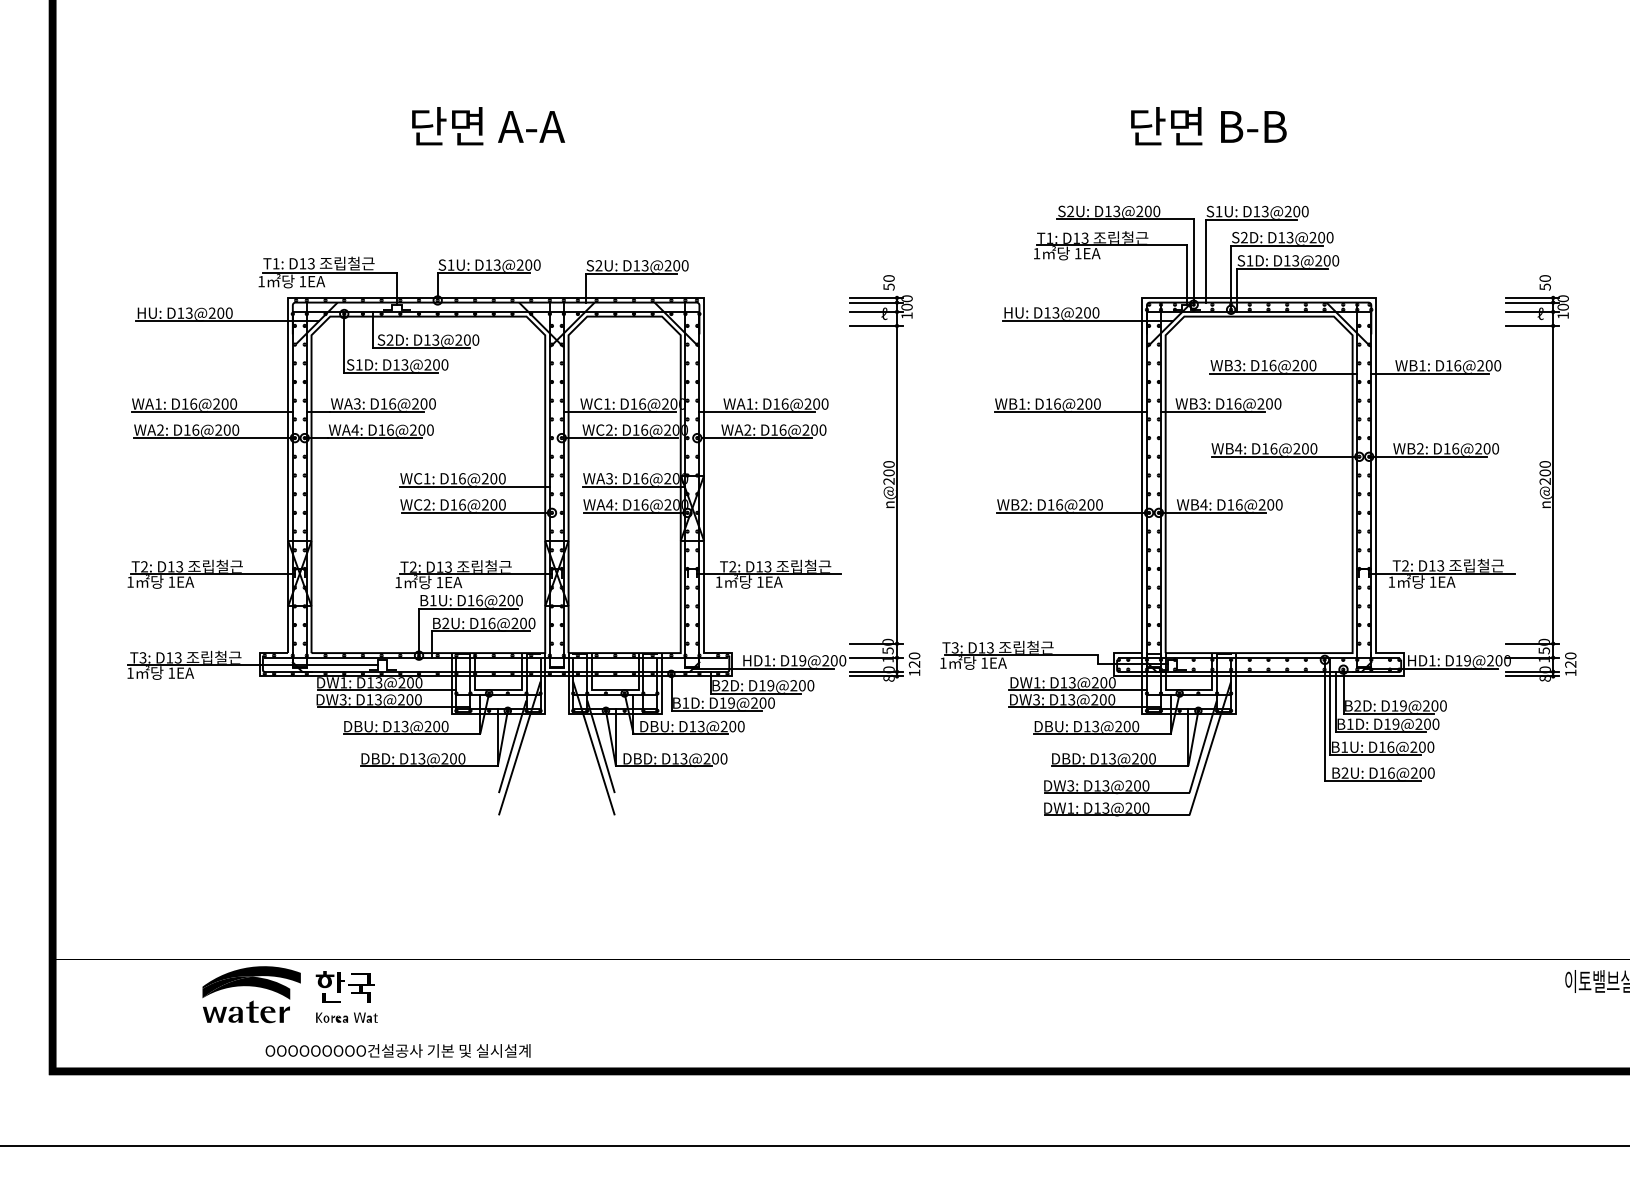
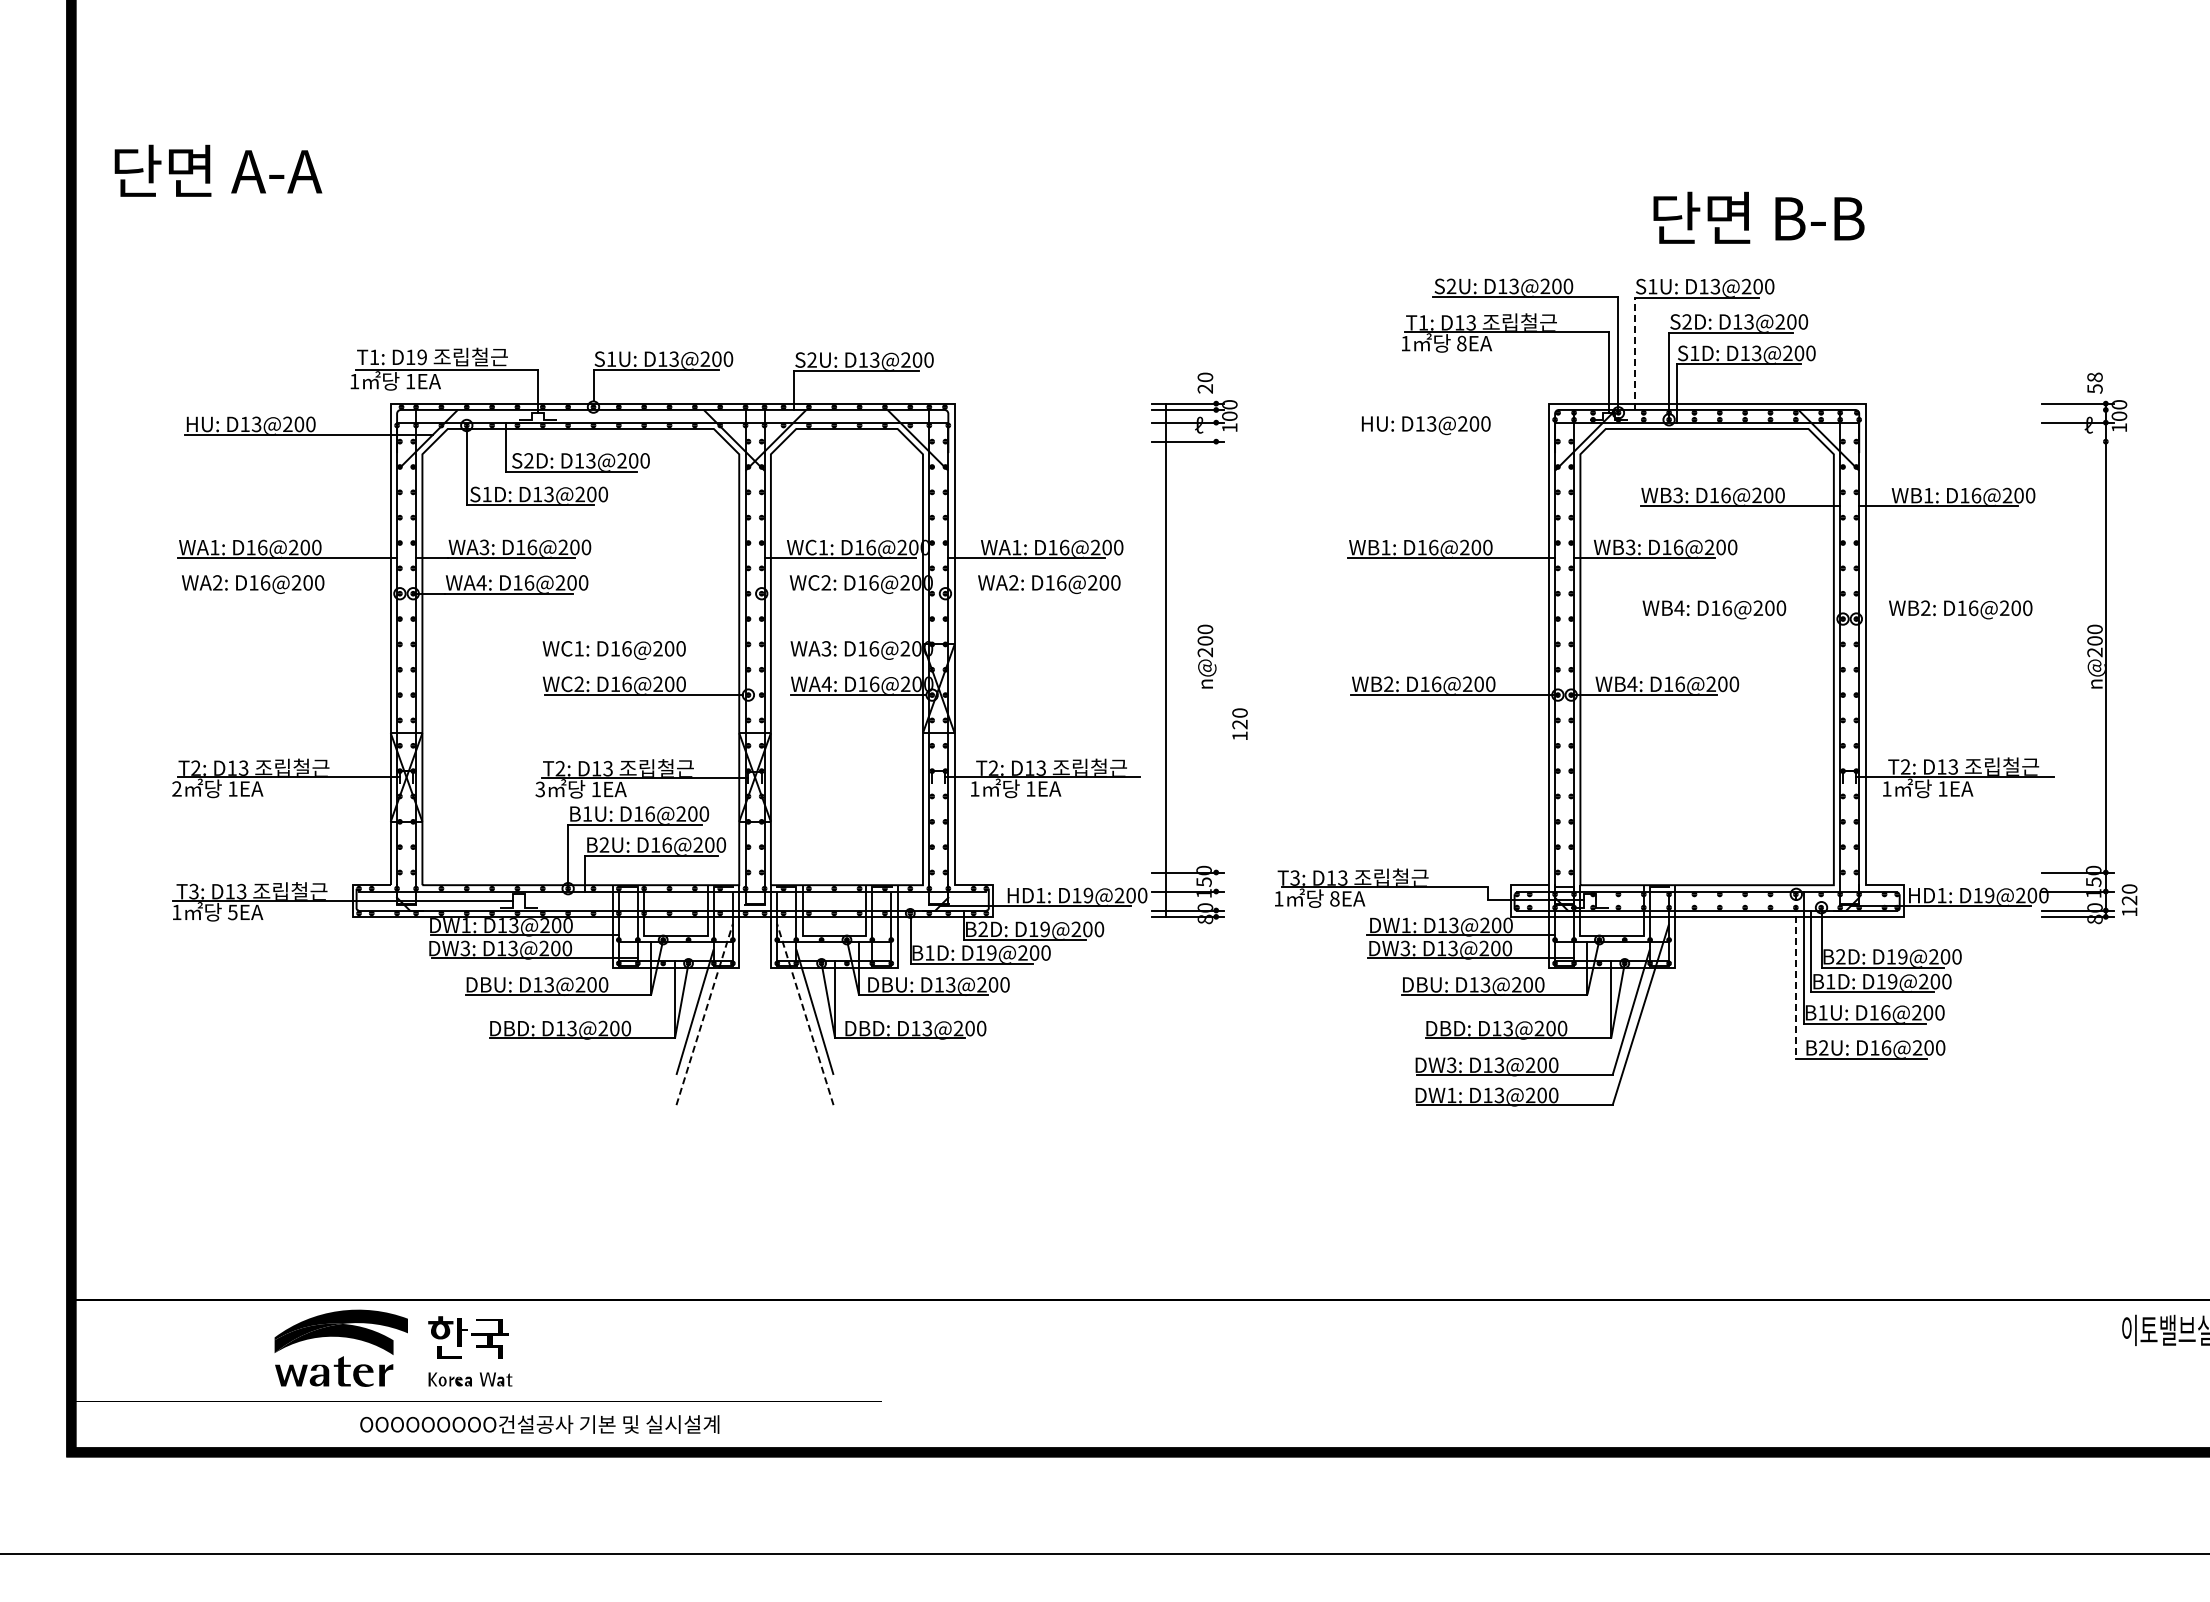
text: (488, 125) -> (218, 170), moved
text: (1208, 125) -> (1758, 217), moved
text: (1077, 253) -> (1461, 343), 1EA -> 8EA
line: (1205, 260) -> (1634, 353), solid -> dashed
text: (310, 263) -> (421, 357), D13 -> D19
text: (1544, 278) -> (2094, 377), 50 -> 58
text: (889, 286) -> (1205, 388), 50 -> 20
line: (1532, 302) -> (2077, 409), removed
line: (1087, 320) -> (1474, 434), removed
line: (1532, 325) -> (2077, 441), removed
line: (214, 437) -> (290, 593), removed
line: (621, 437) -> (842, 593), removed
line: (756, 437) -> (1025, 593), removed
line: (1283, 457) -> (1740, 619), removed
line: (1427, 457) -> (1935, 619), removed
line: (474, 486) -> (643, 659), removed
line: (633, 486) -> (859, 659), removed
line: (897, 486) -> (1166, 659), moved
text: (130, 581) -> (176, 788), 1 -> 2
text: (397, 582) -> (539, 789), 1 -> 3
text: (984, 662) -> (1334, 898), 1EA -> 8EA
text: (914, 663) -> (1239, 723), moved
text: (171, 673) -> (232, 912), 1EA -> 5EA
line: (1325, 721) -> (1796, 977), solid -> dashed
line: (519, 748) -> (704, 1014), solid -> dashed
line: (594, 748) -> (805, 1014), solid -> dashed

